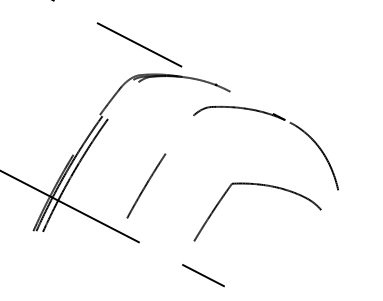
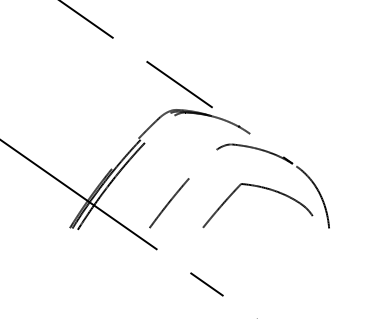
part: (257, 185) -> (262, 188), moved

